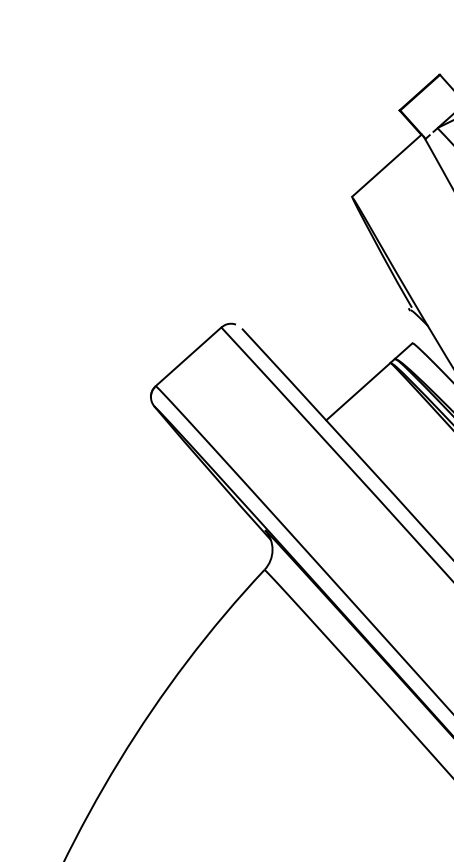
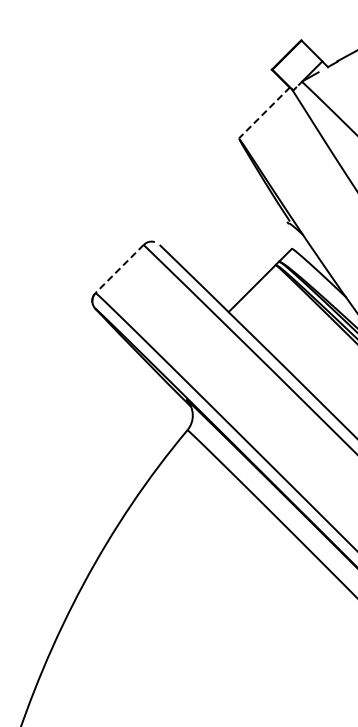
line: (386, 166) -> (264, 113), solid -> dashed
line: (188, 356) -> (119, 268), solid -> dashed

